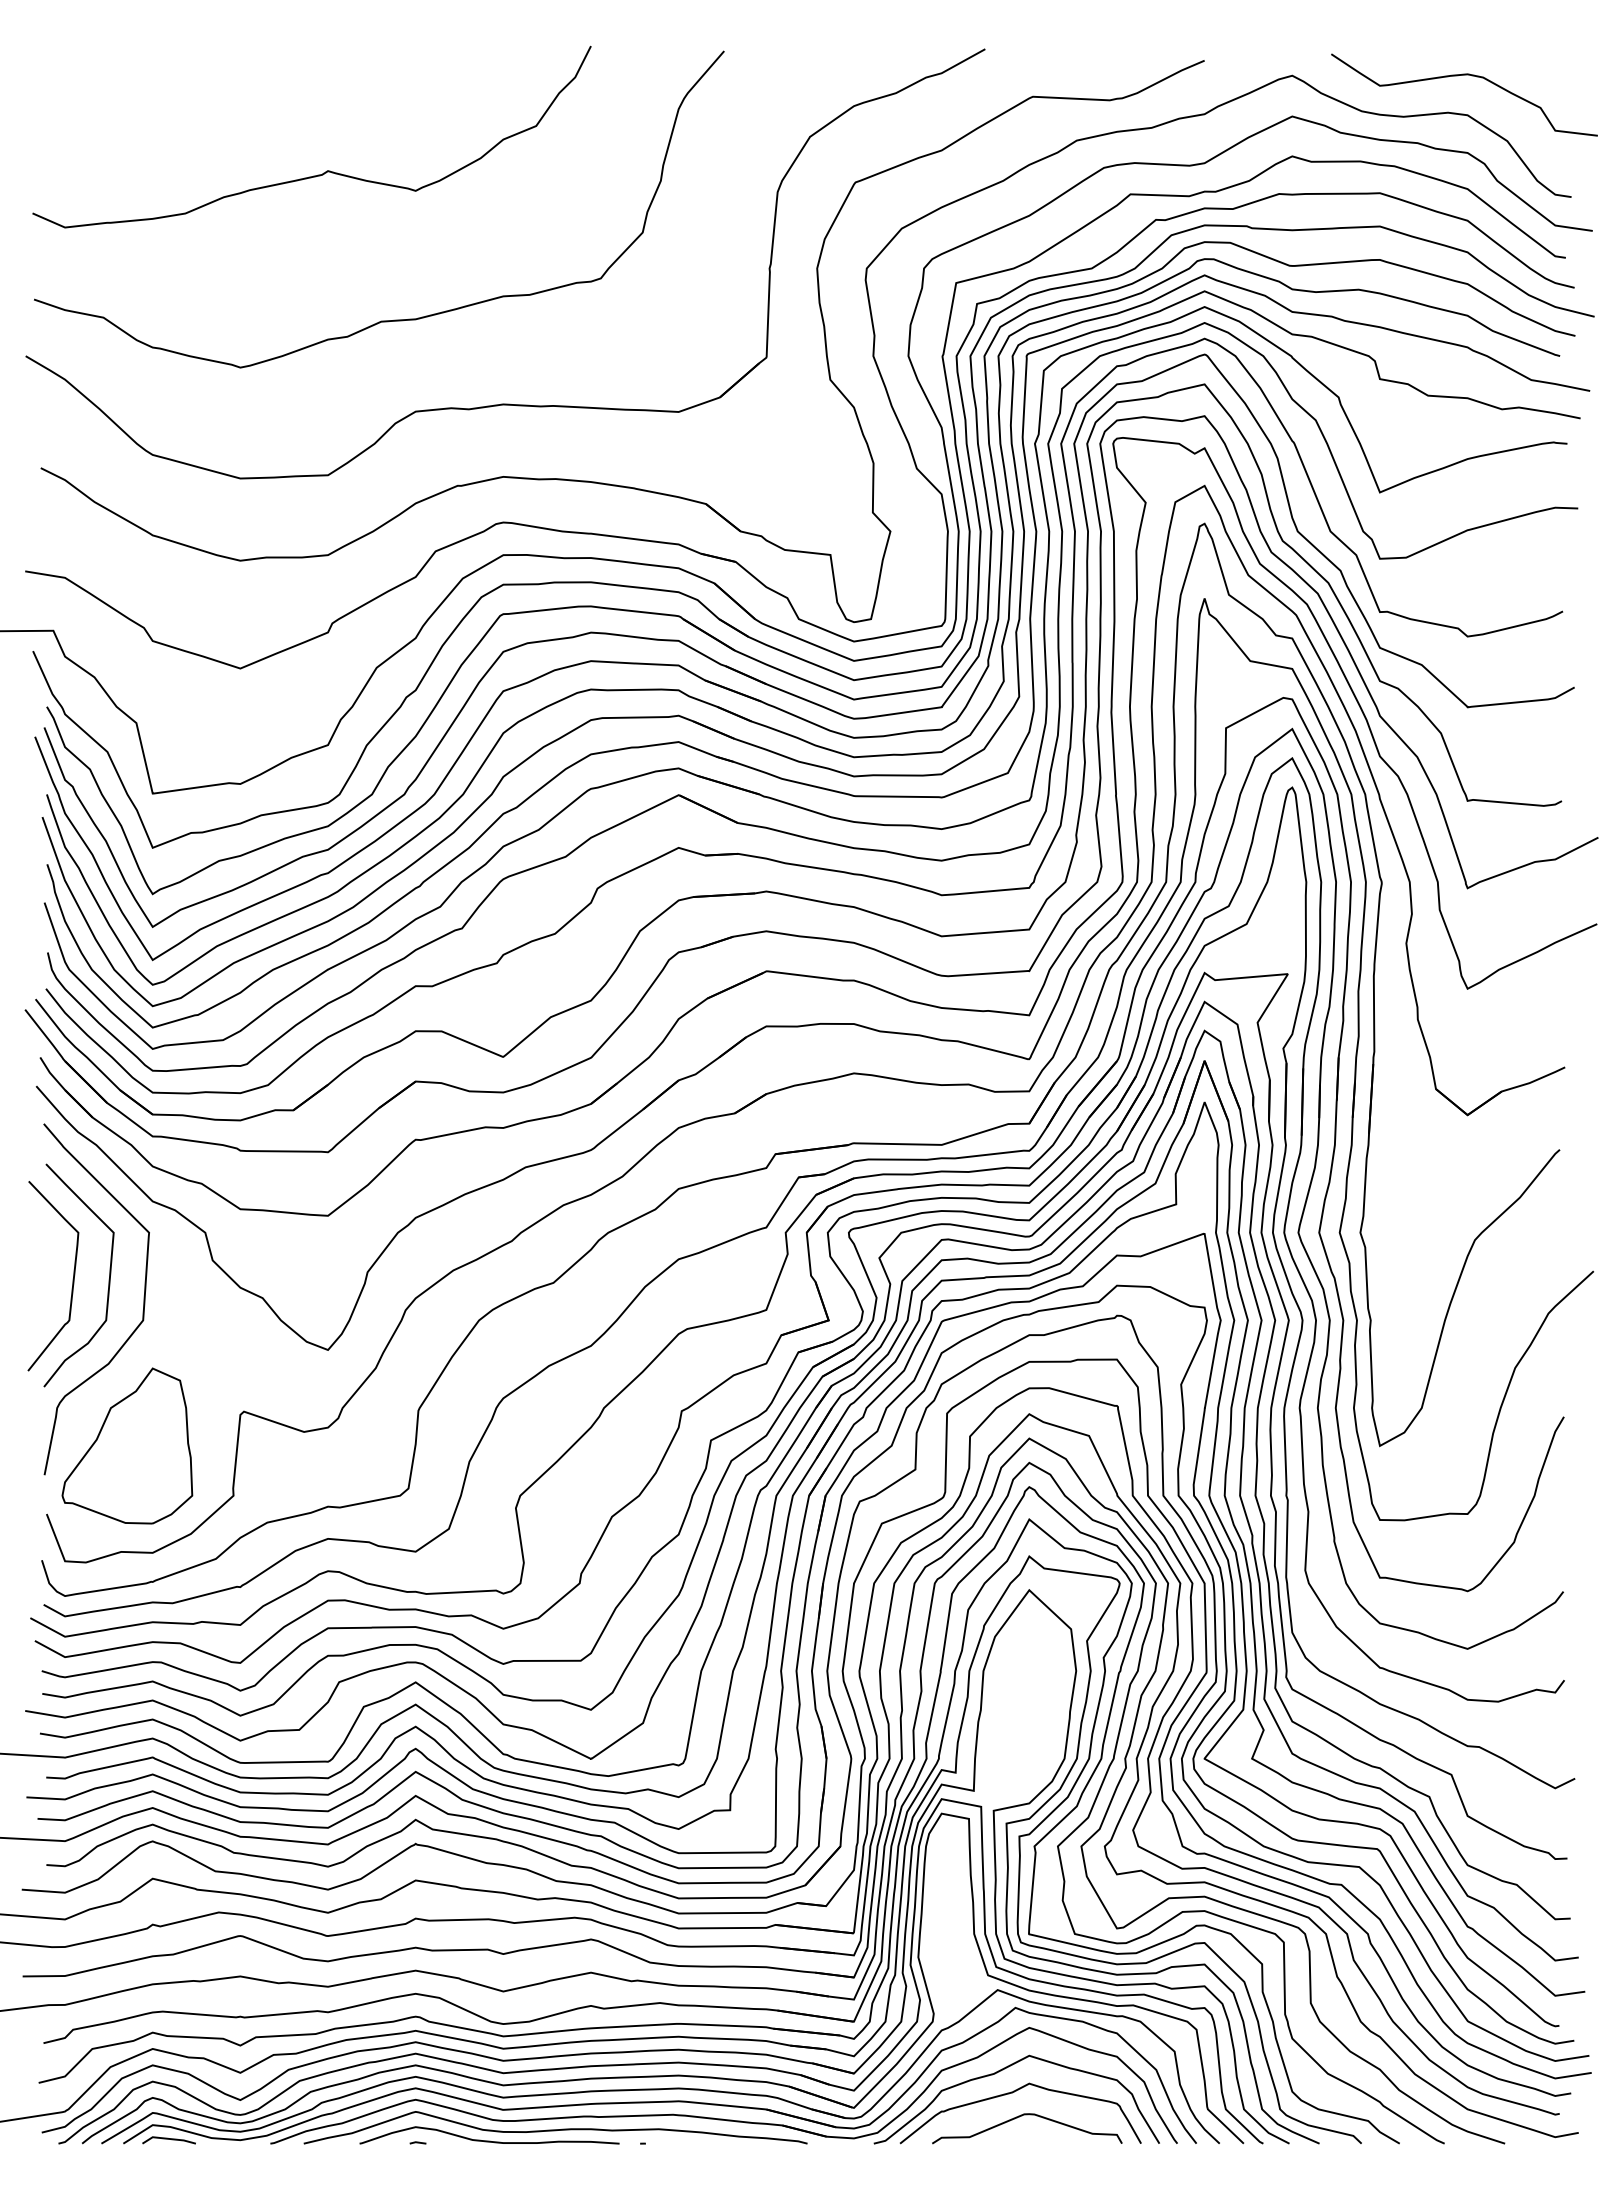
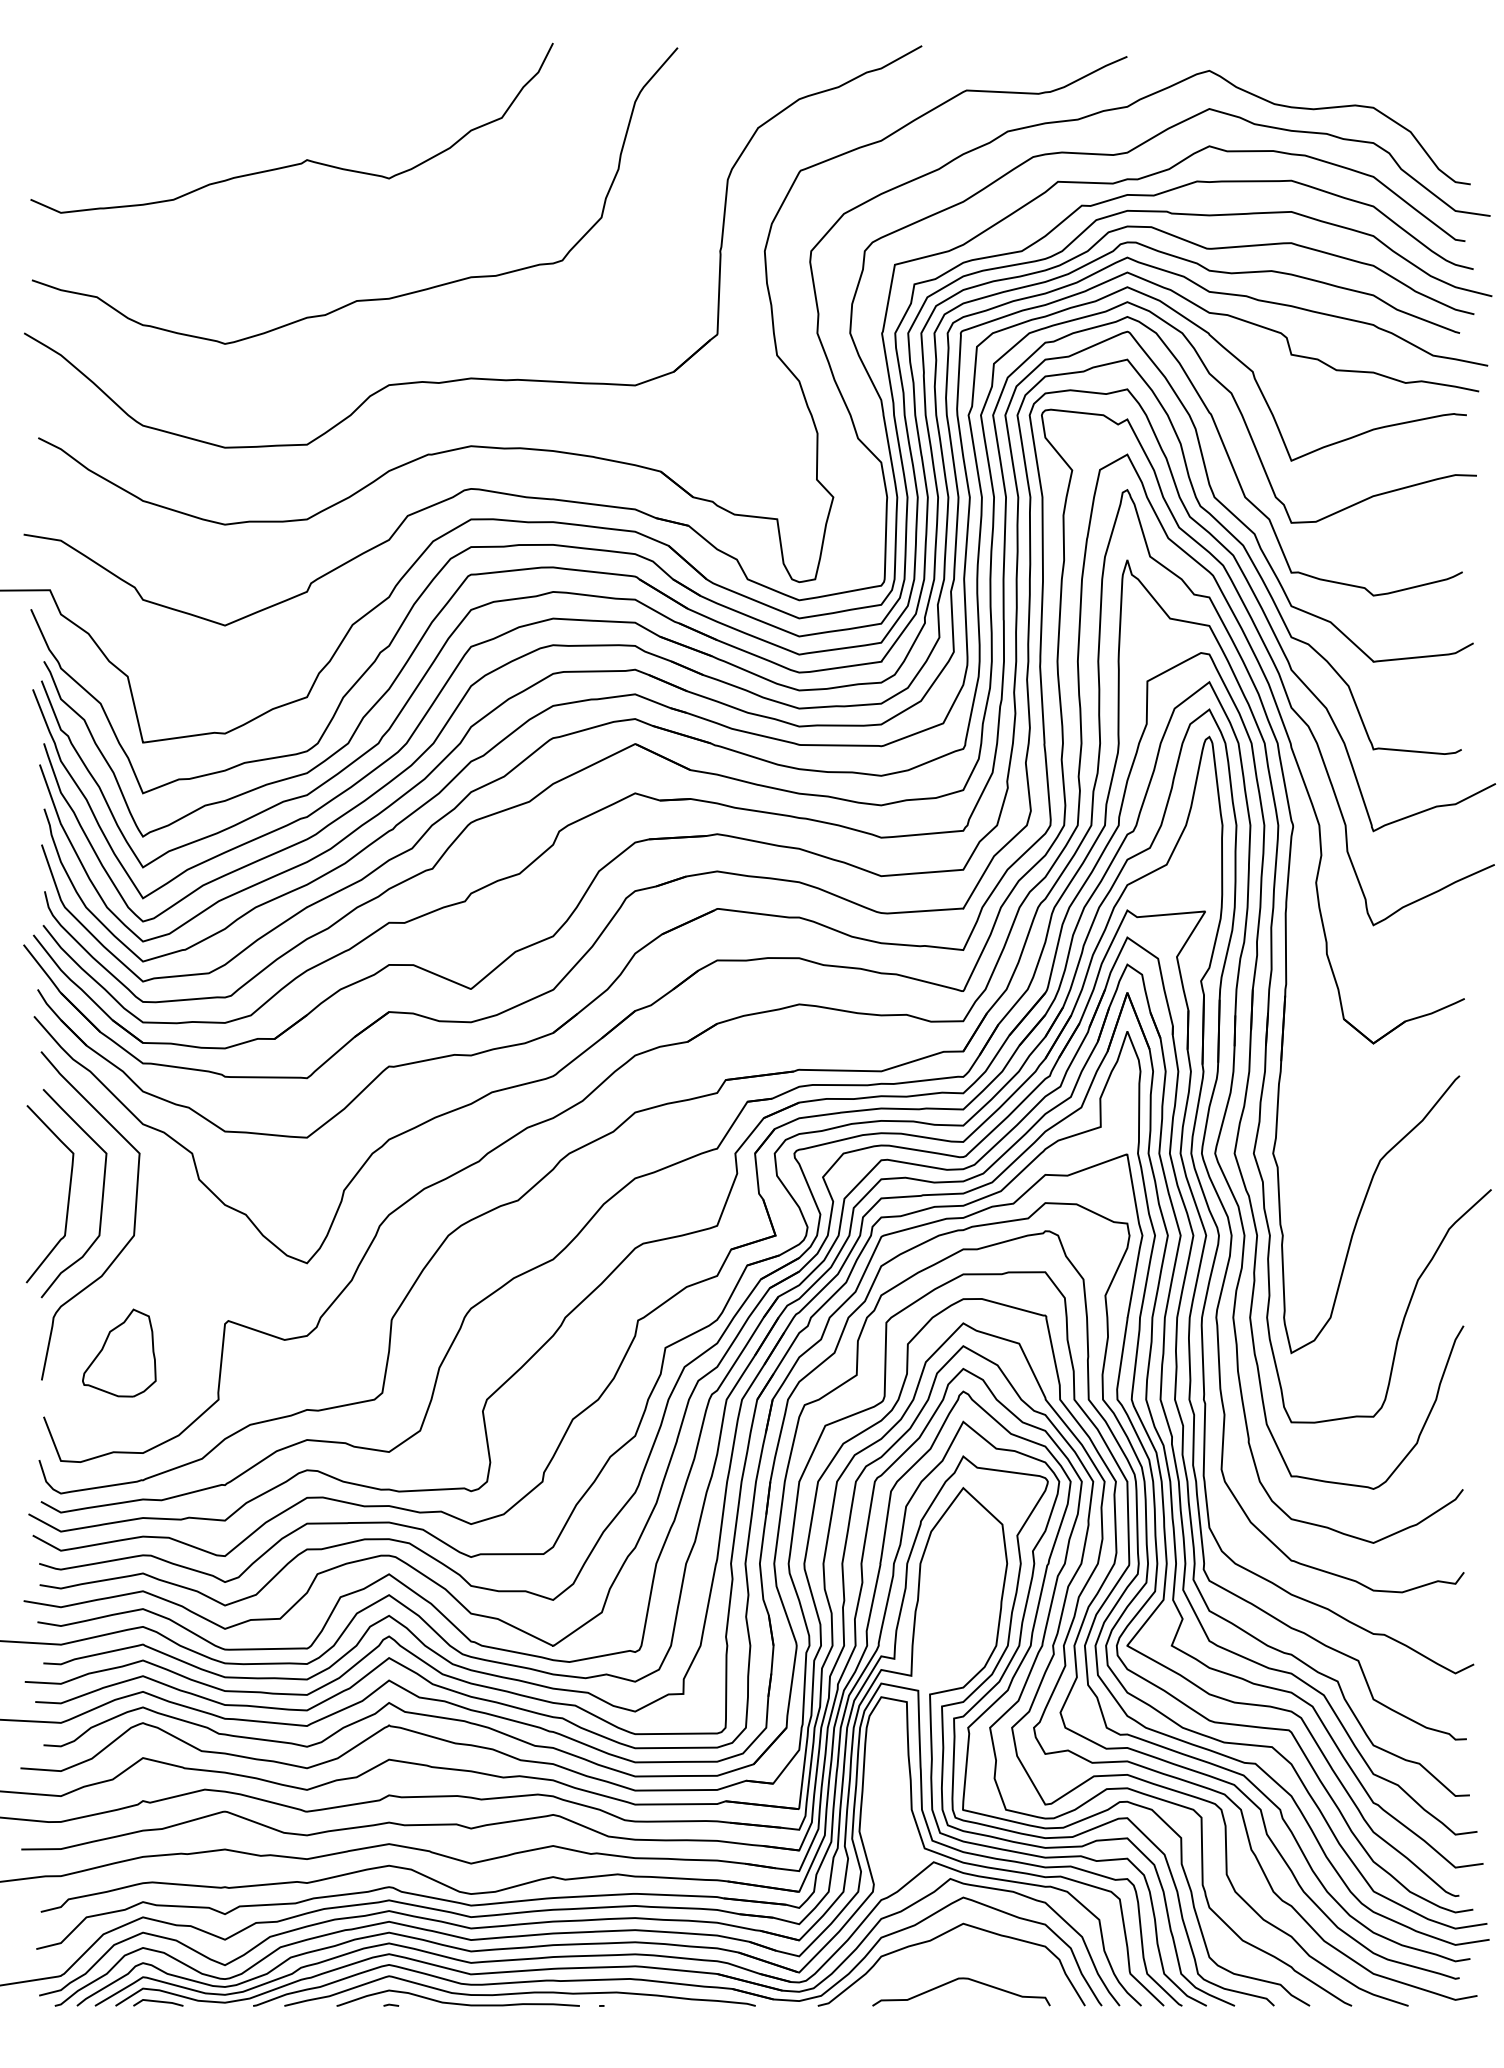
curve: (1458, 76) -> (1364, 71), removed
part: (127, 1445) -> (119, 1352), size x0.6
curve: (1012, 2093) -> (947, 1959), removed

